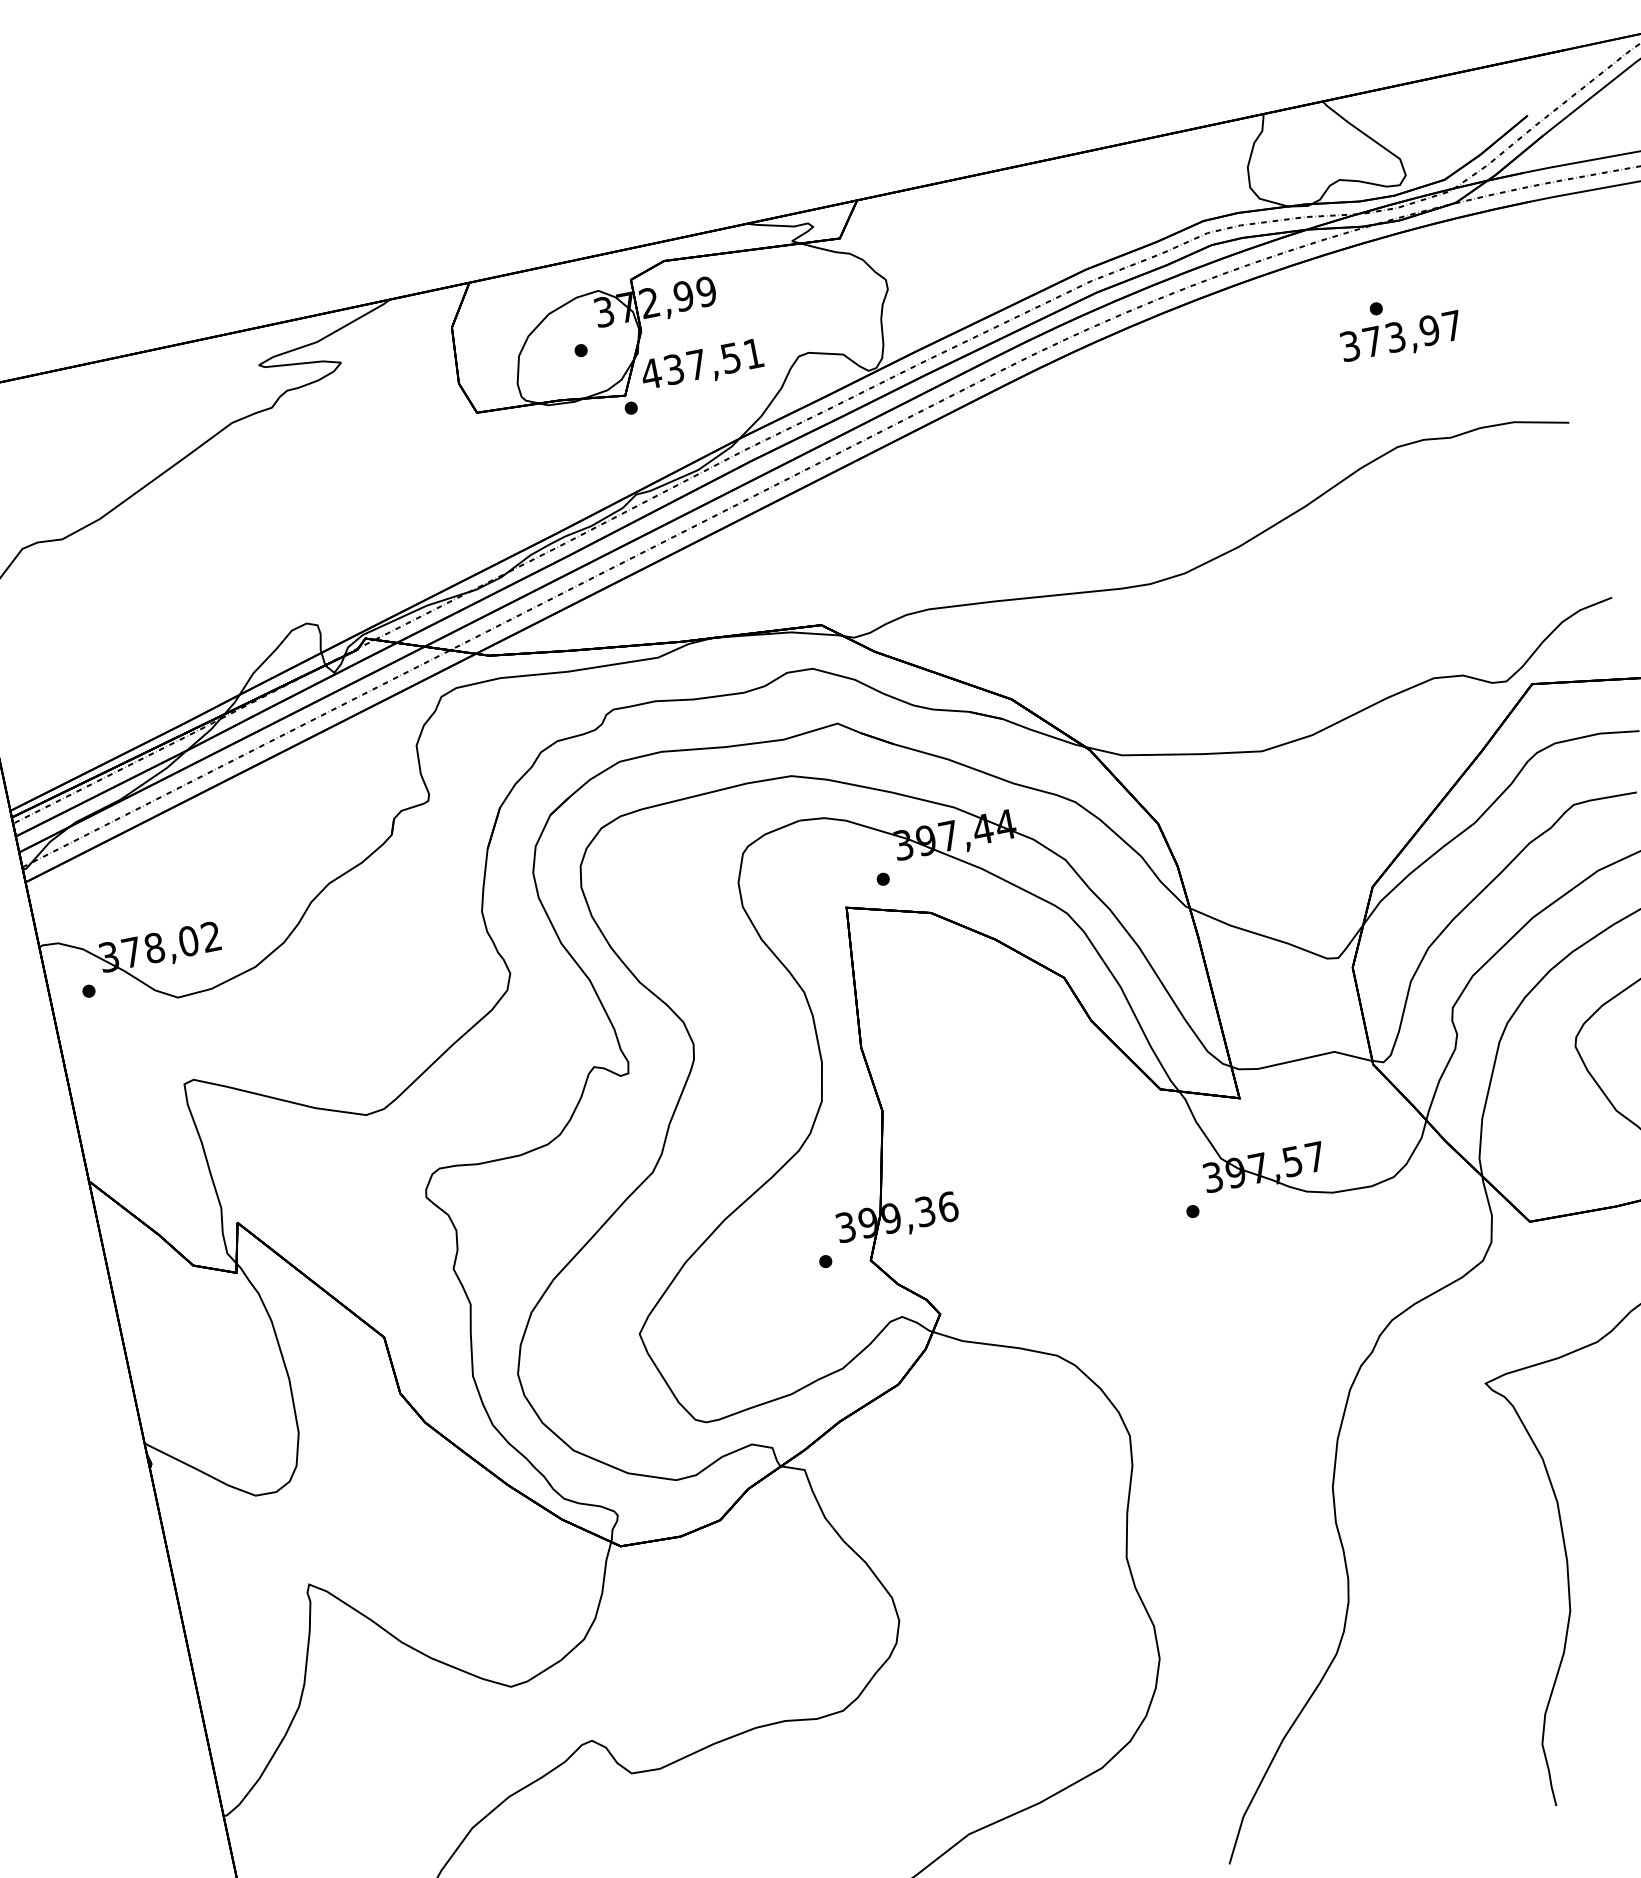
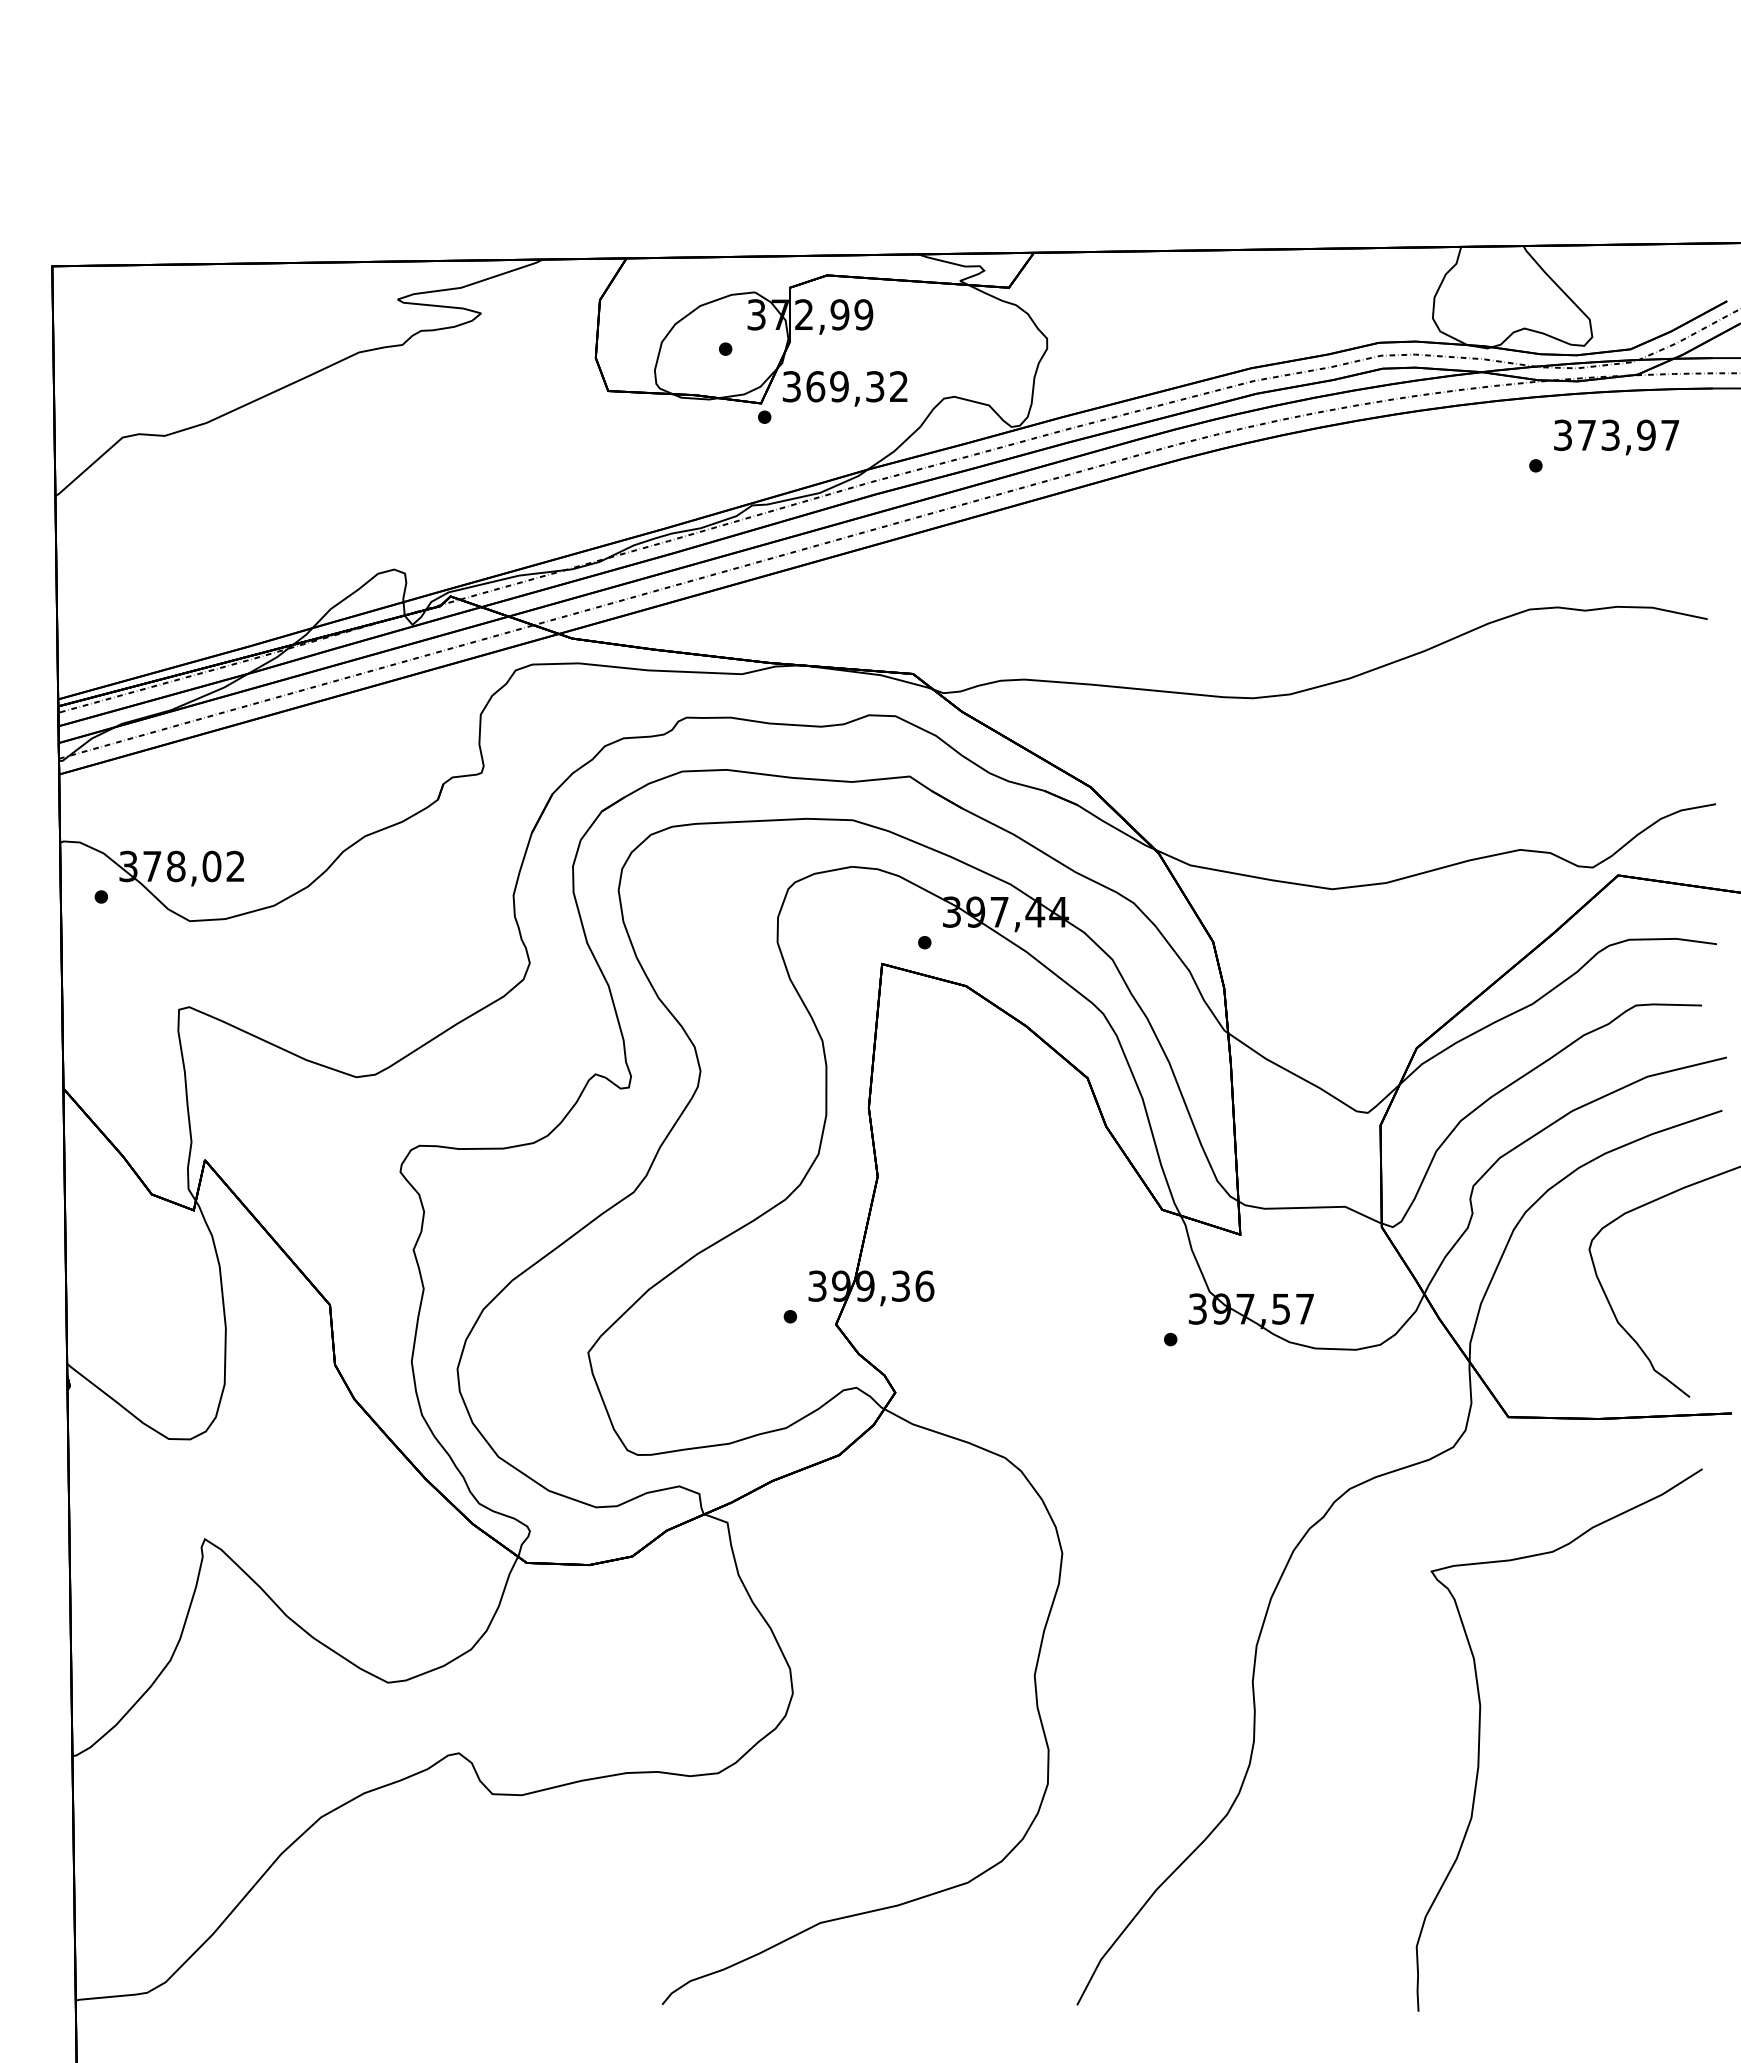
text: (1401, 338) -> (1616, 437), moved
text: (701, 363) -> (844, 386), 437,51 -> 369,32

